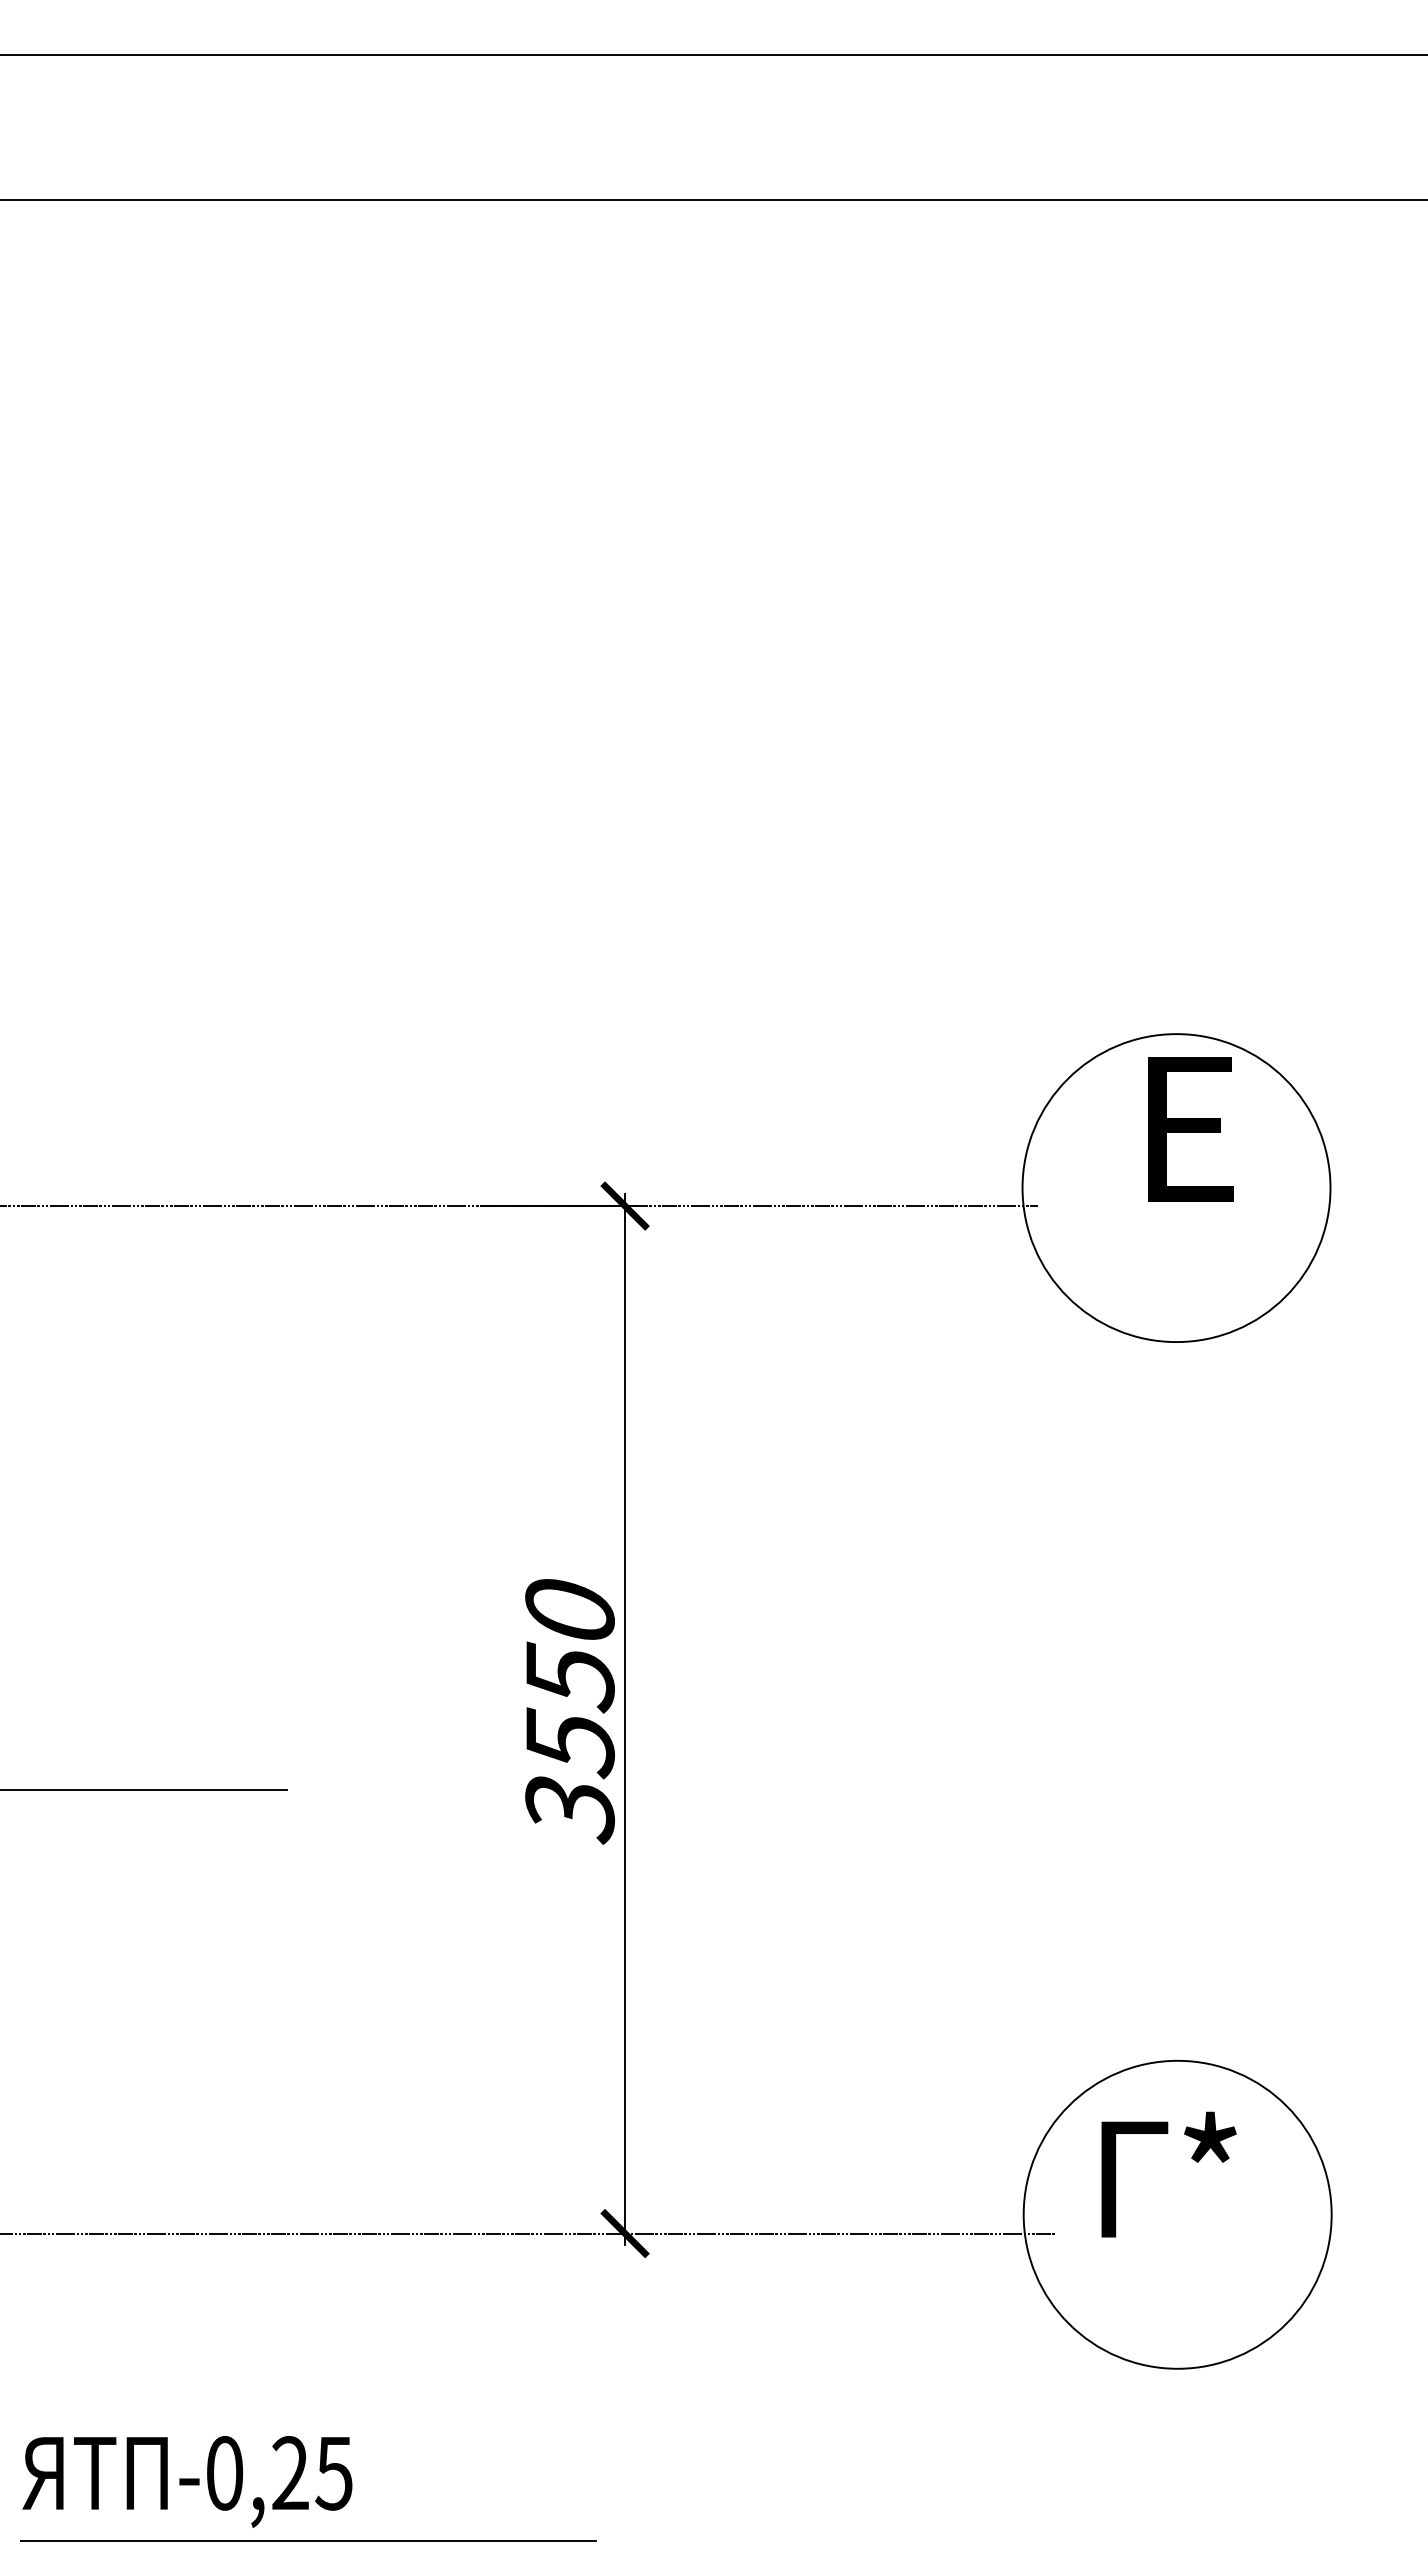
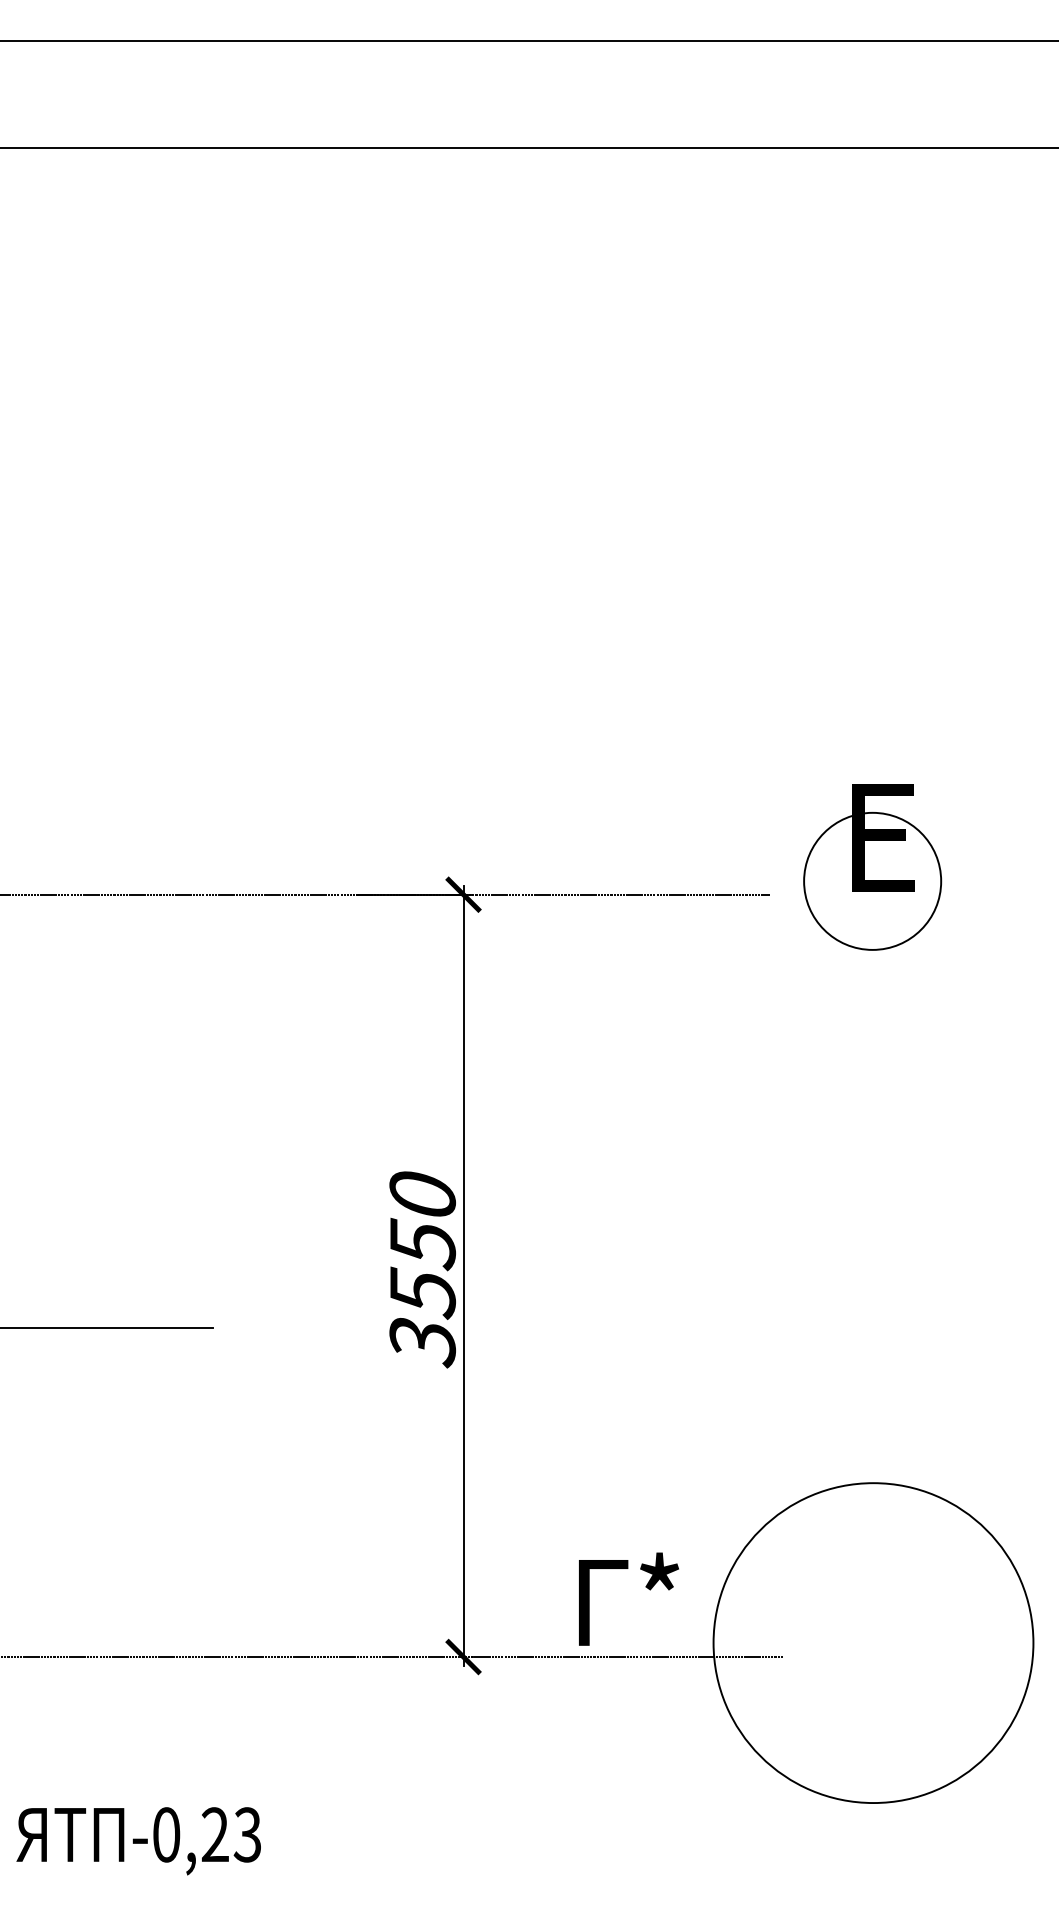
circle: (1176, 1188) -> (872, 881), size x0.6
text: (1168, 2174) -> (628, 1599), moved
circle: (1177, 2214) -> (873, 1642), size x1.4
text: (333, 2473) -> (247, 1835), -0,25 -> -0,23
line: (308, 2541) -> (228, 1885), removed

